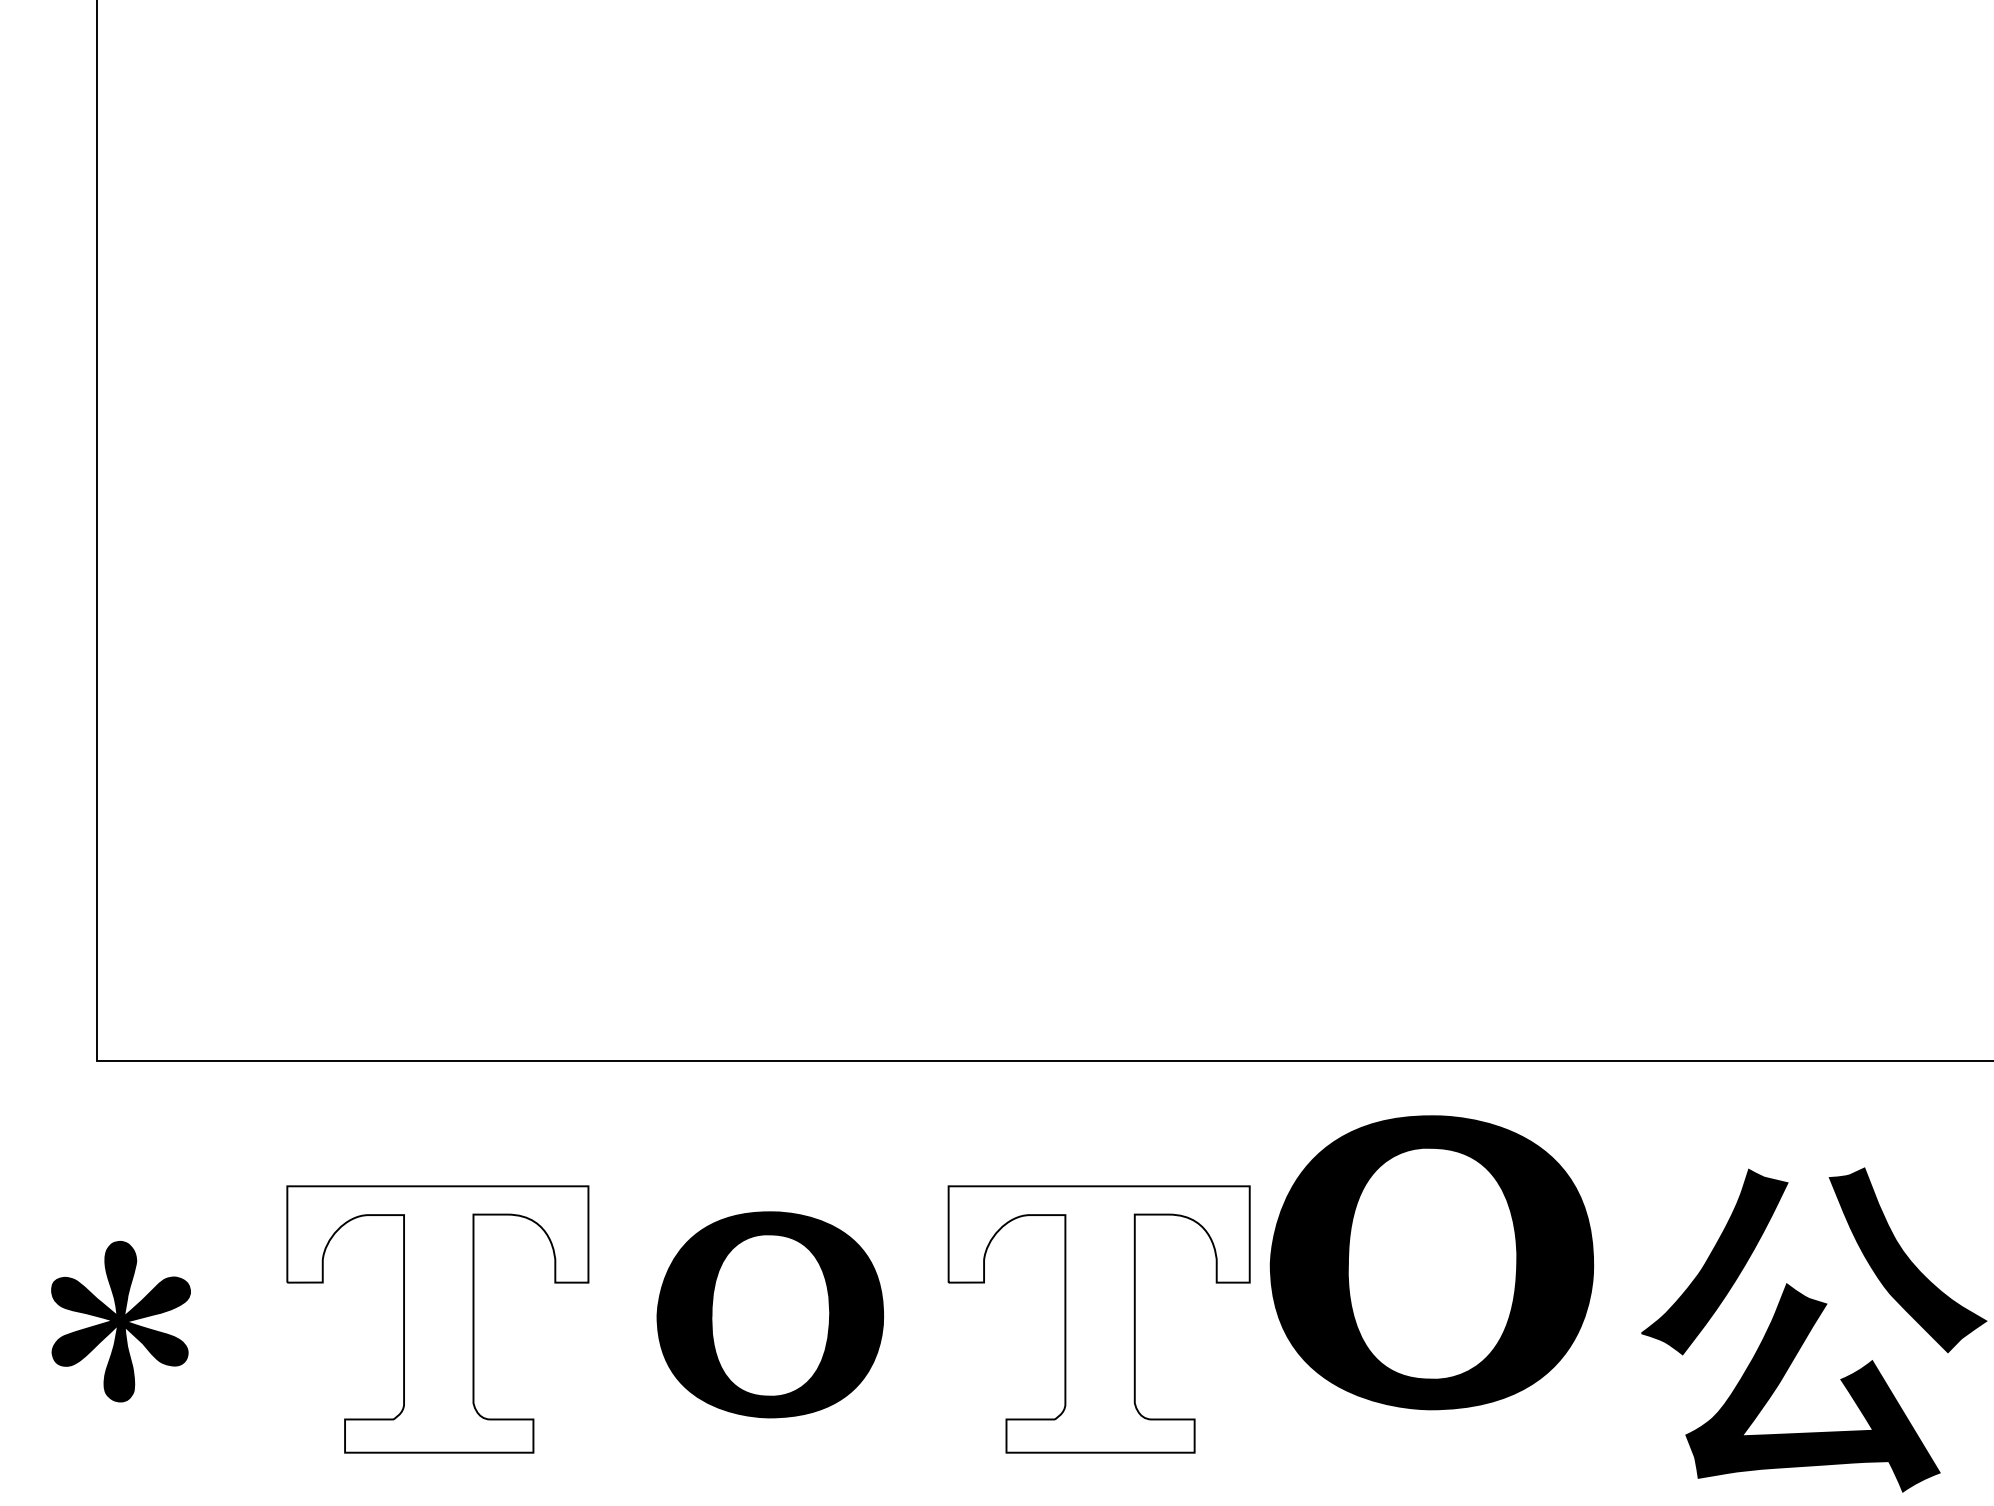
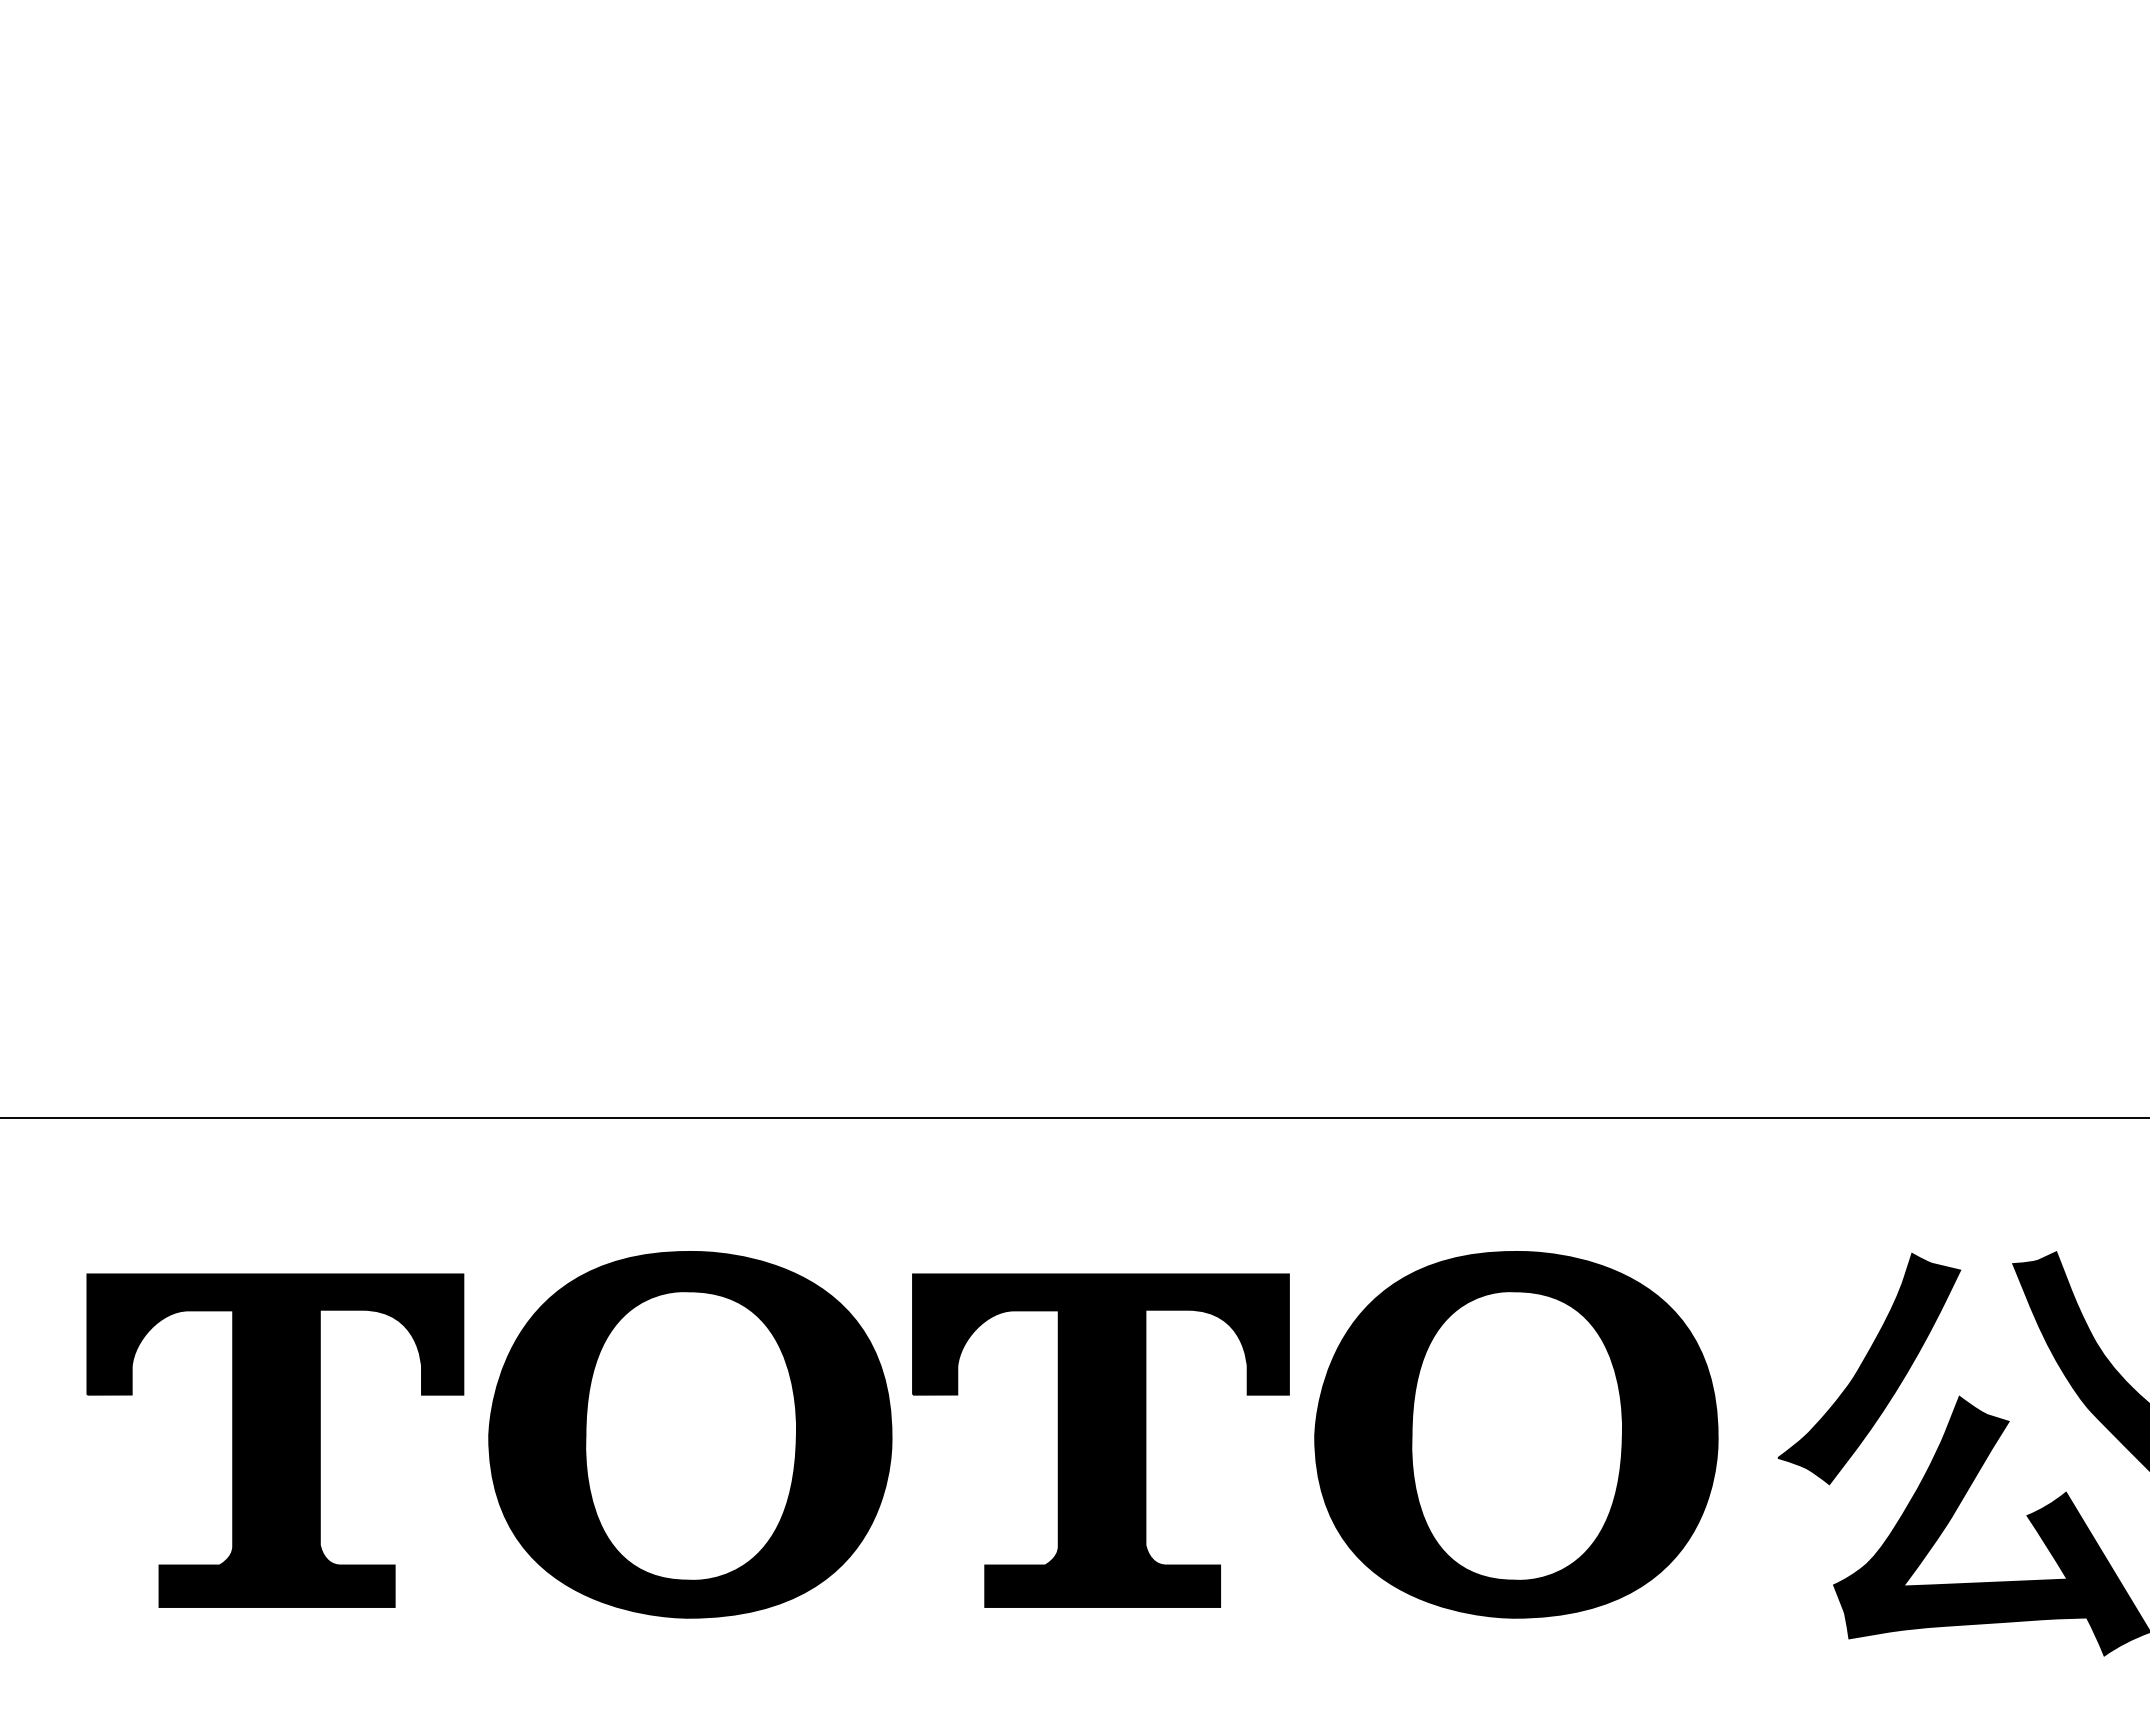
part: (1431, 1262) -> (1515, 1434), moved
part: (770, 1314) -> (690, 1434), size x1.43
fill: (437, 1319) -> (274, 1440), added
fill: (1098, 1319) -> (1100, 1440), added

